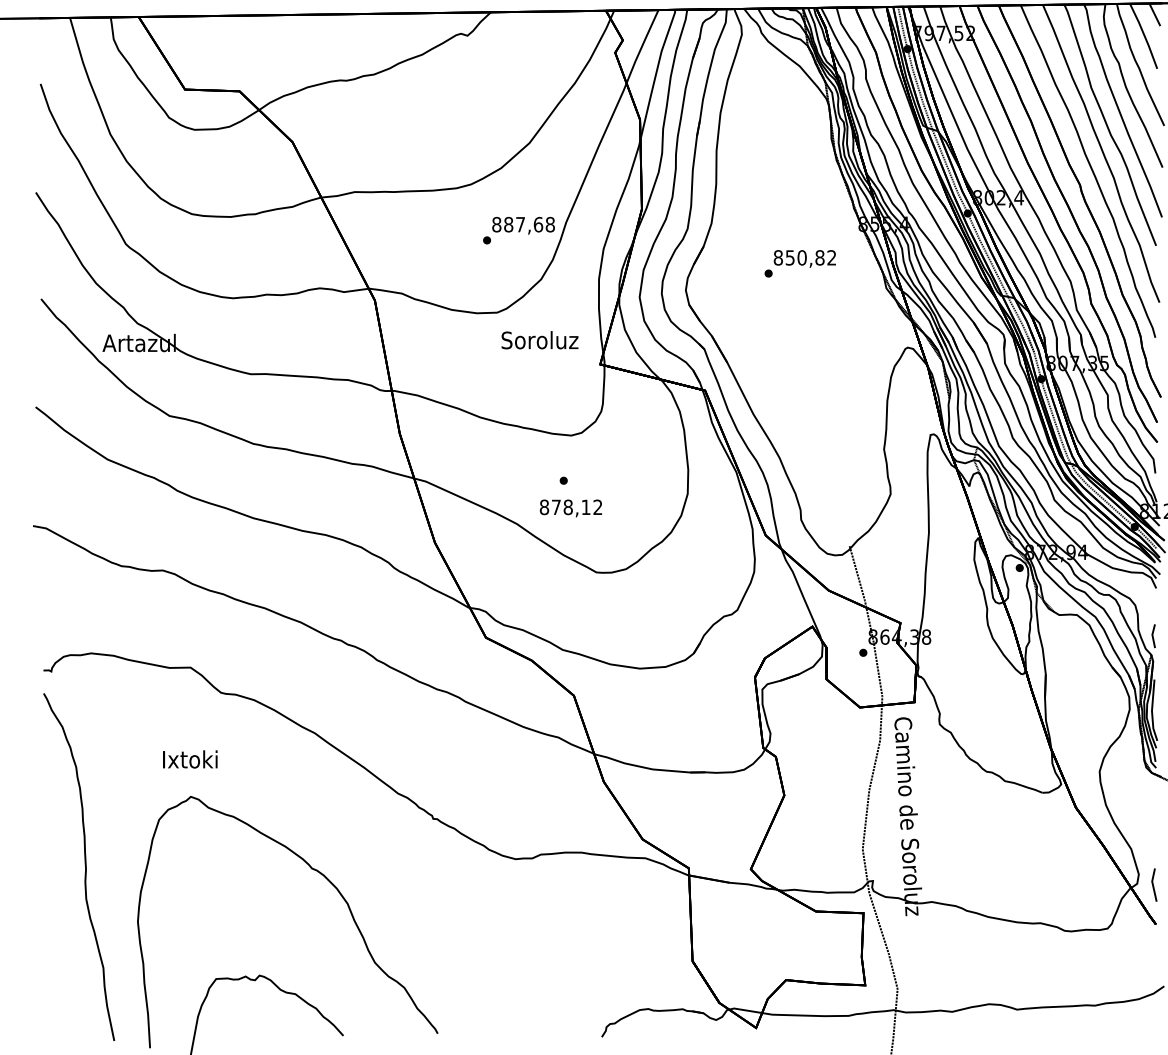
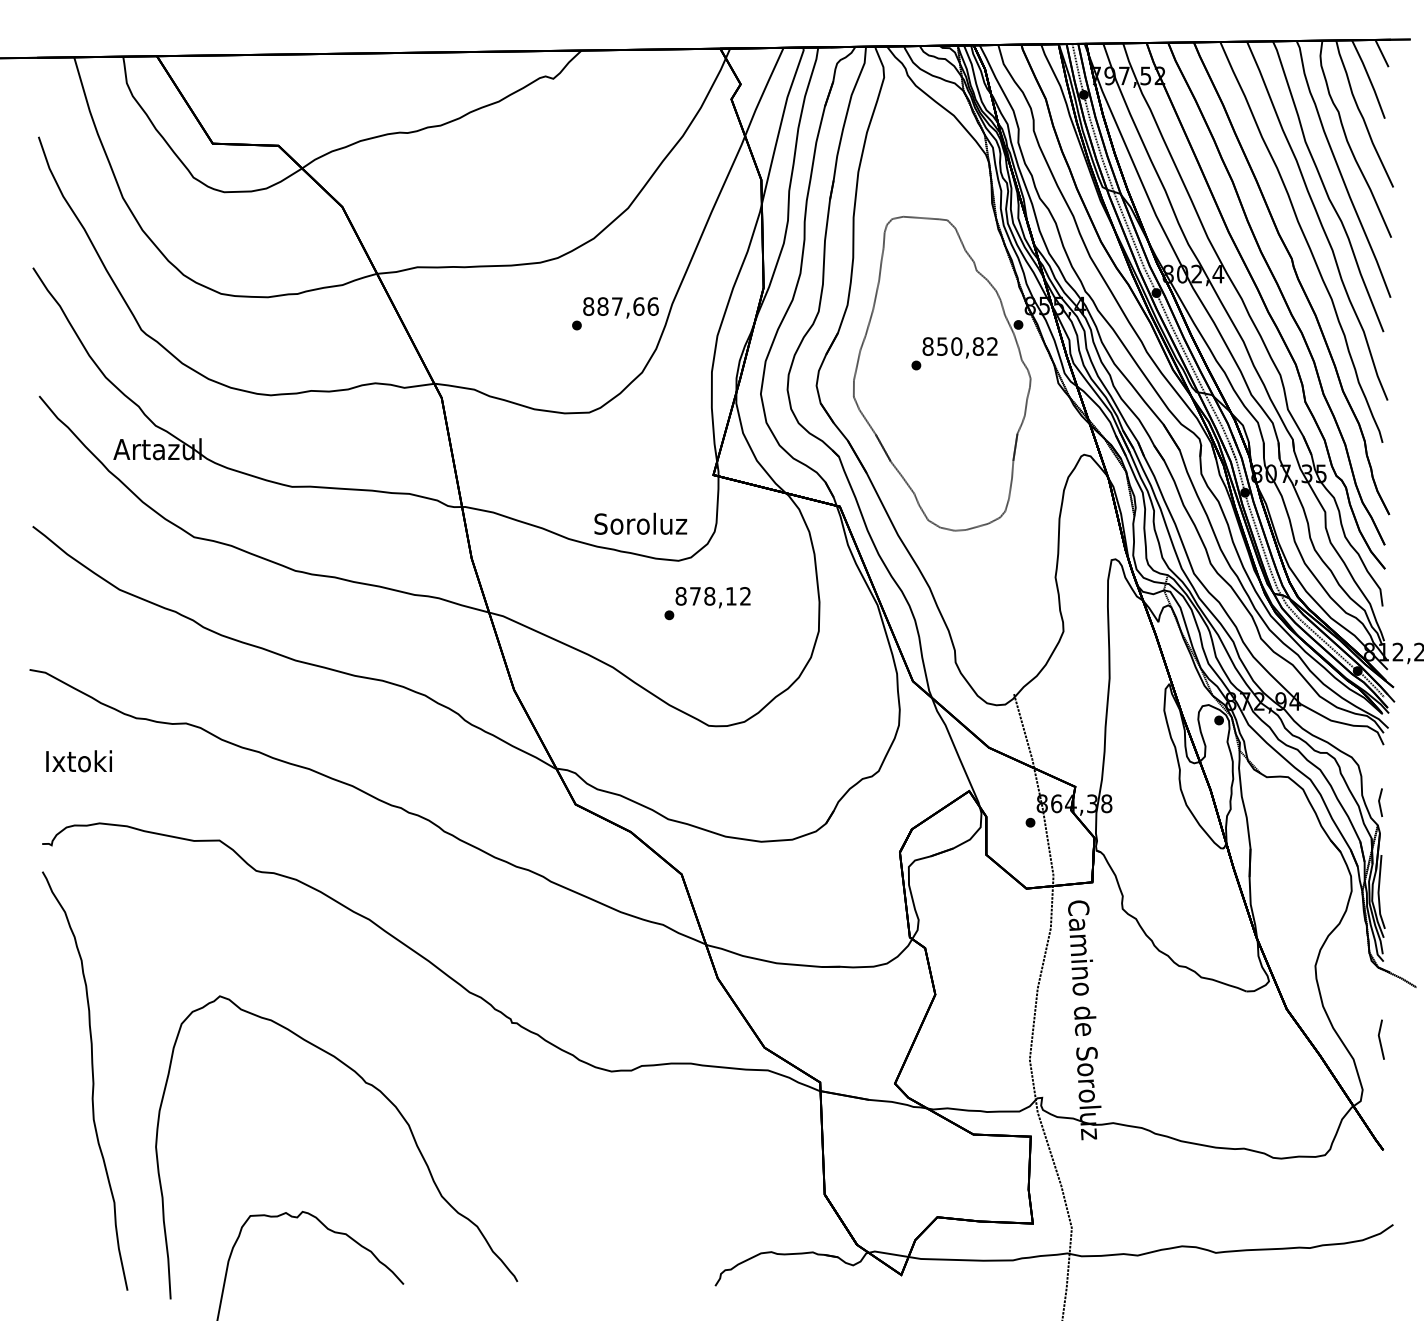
text: (549, 224) -> (652, 306), 887,68 -> 887,66
part: (790, 280) -> (942, 373), added
text: (539, 339) -> (640, 523), moved
text: (570, 508) -> (712, 597), moved
text: (189, 759) -> (78, 761), moved
line: (1153, 884) -> (1380, 1039), moved

